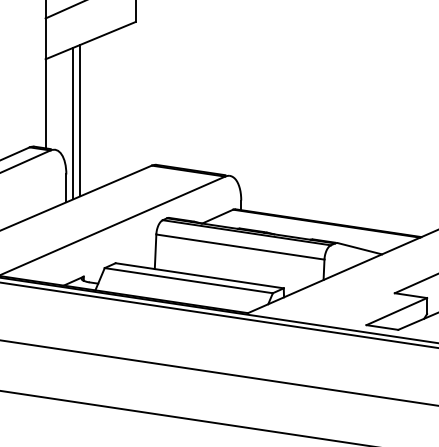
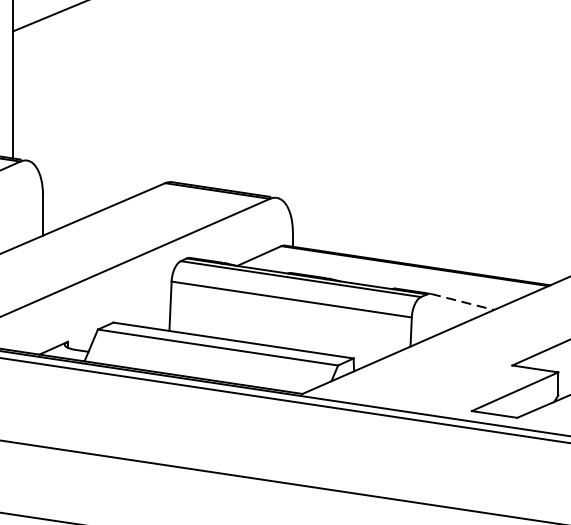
line: (80, 120) -> (63, 118), removed
line: (73, 123) -> (53, 123), removed
line: (360, 248) -> (463, 301), solid -> dashed

